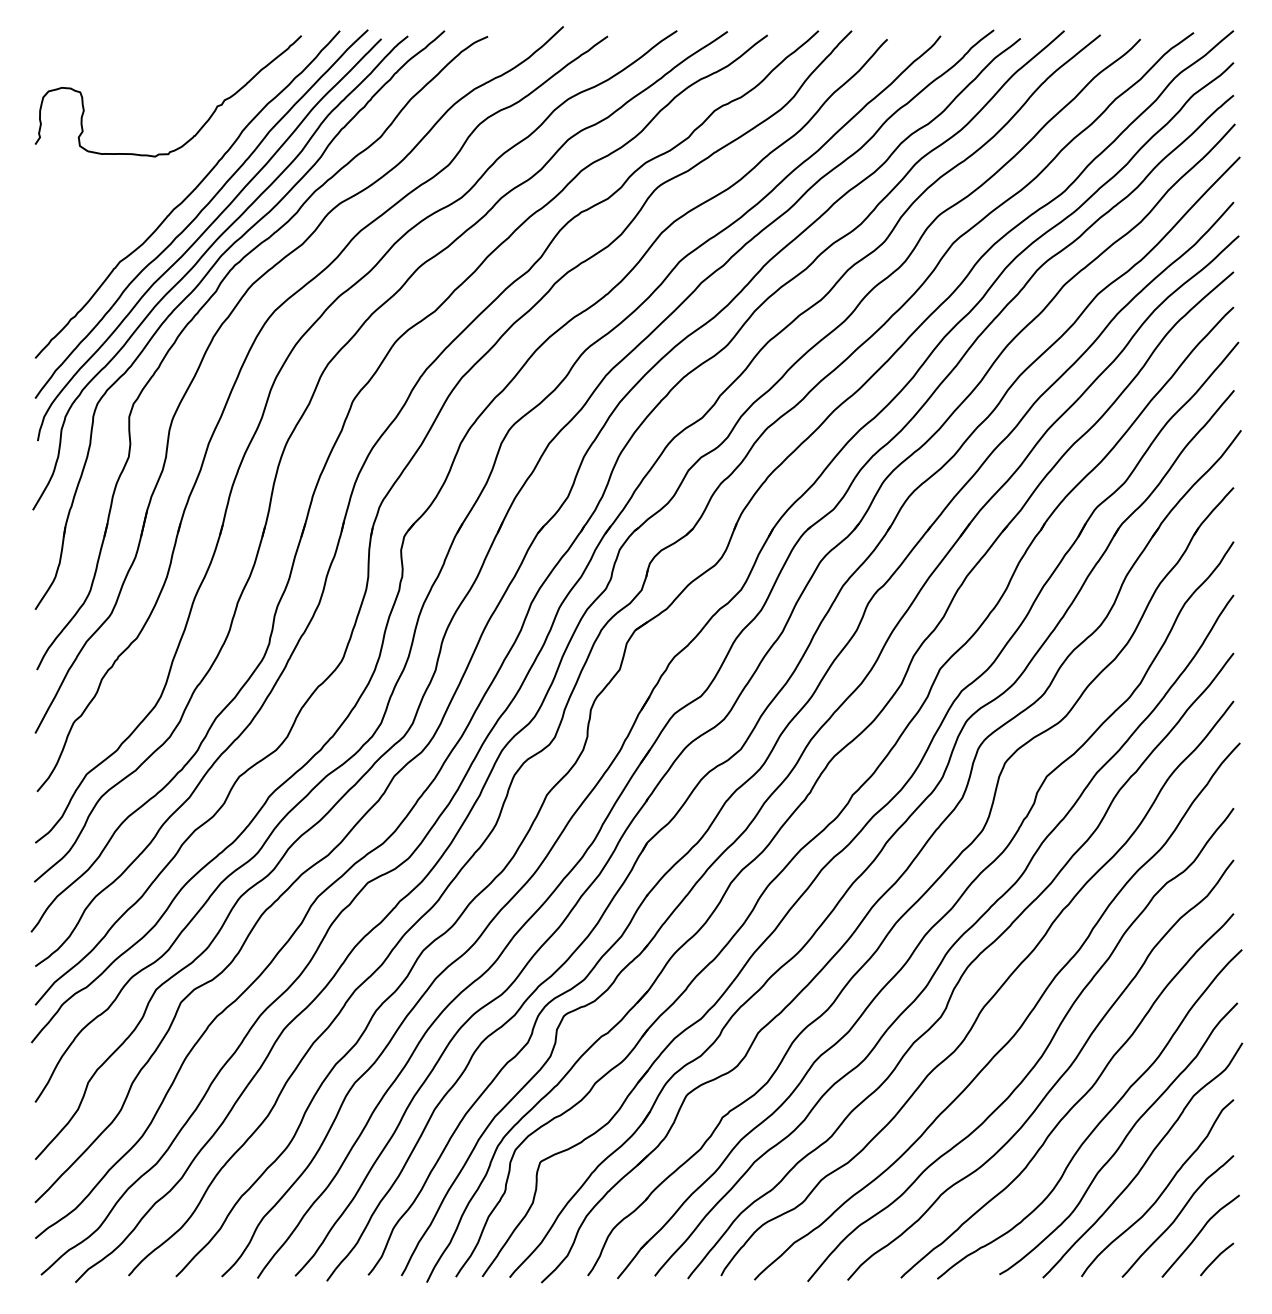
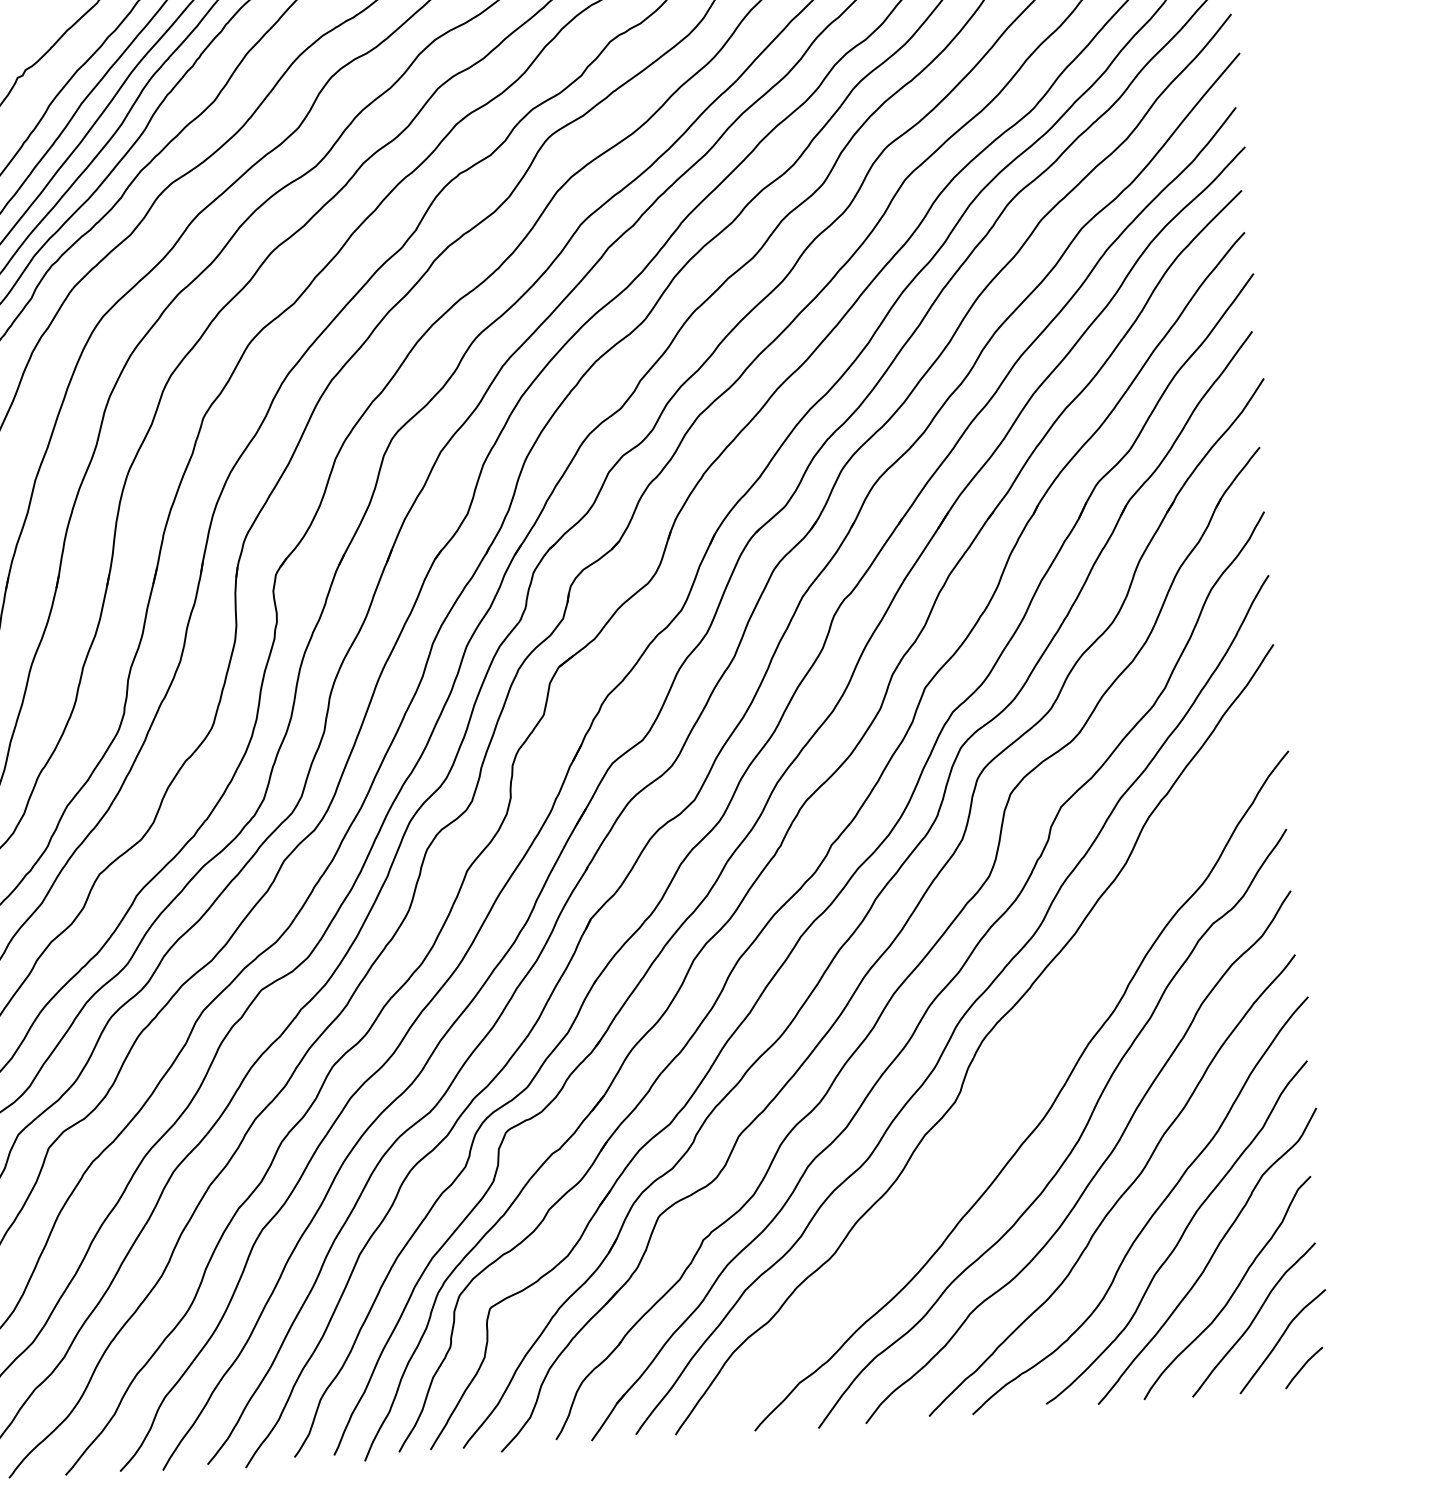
curve: (991, 996) -> (1013, 1073), removed

